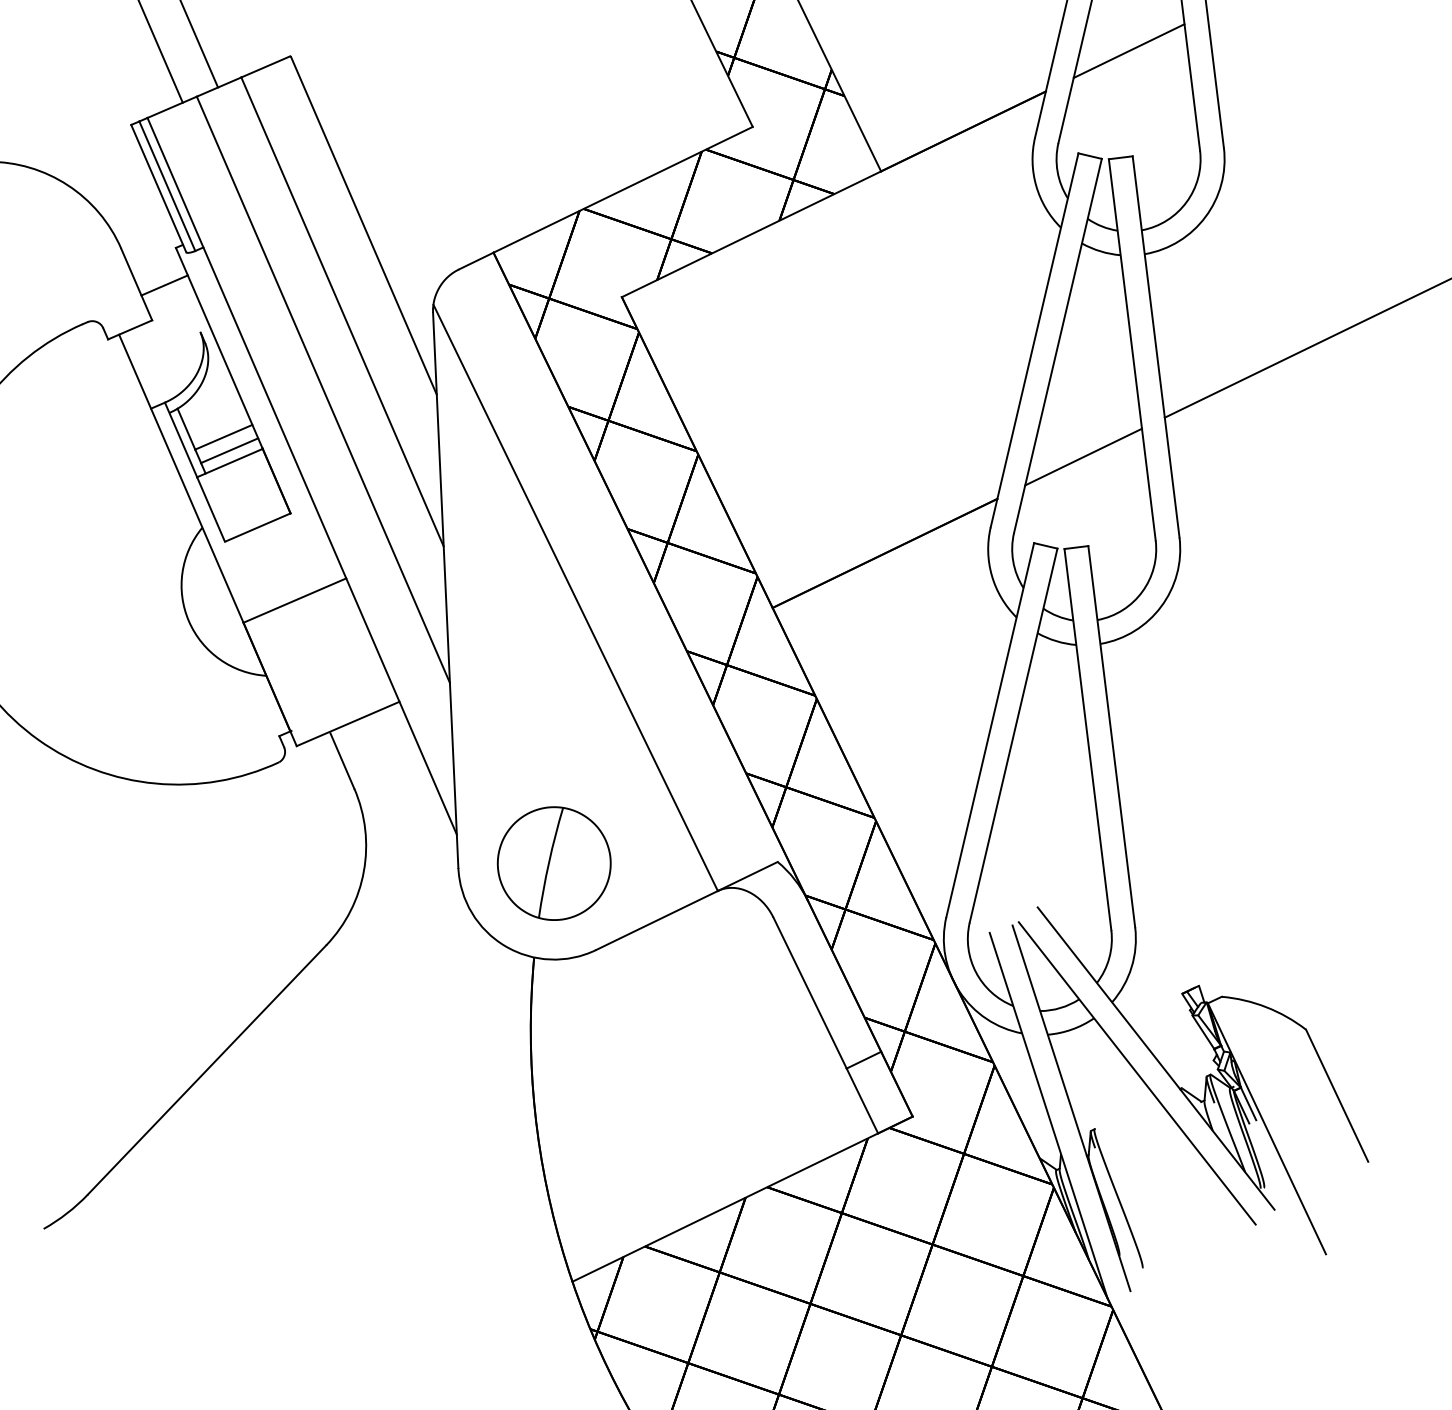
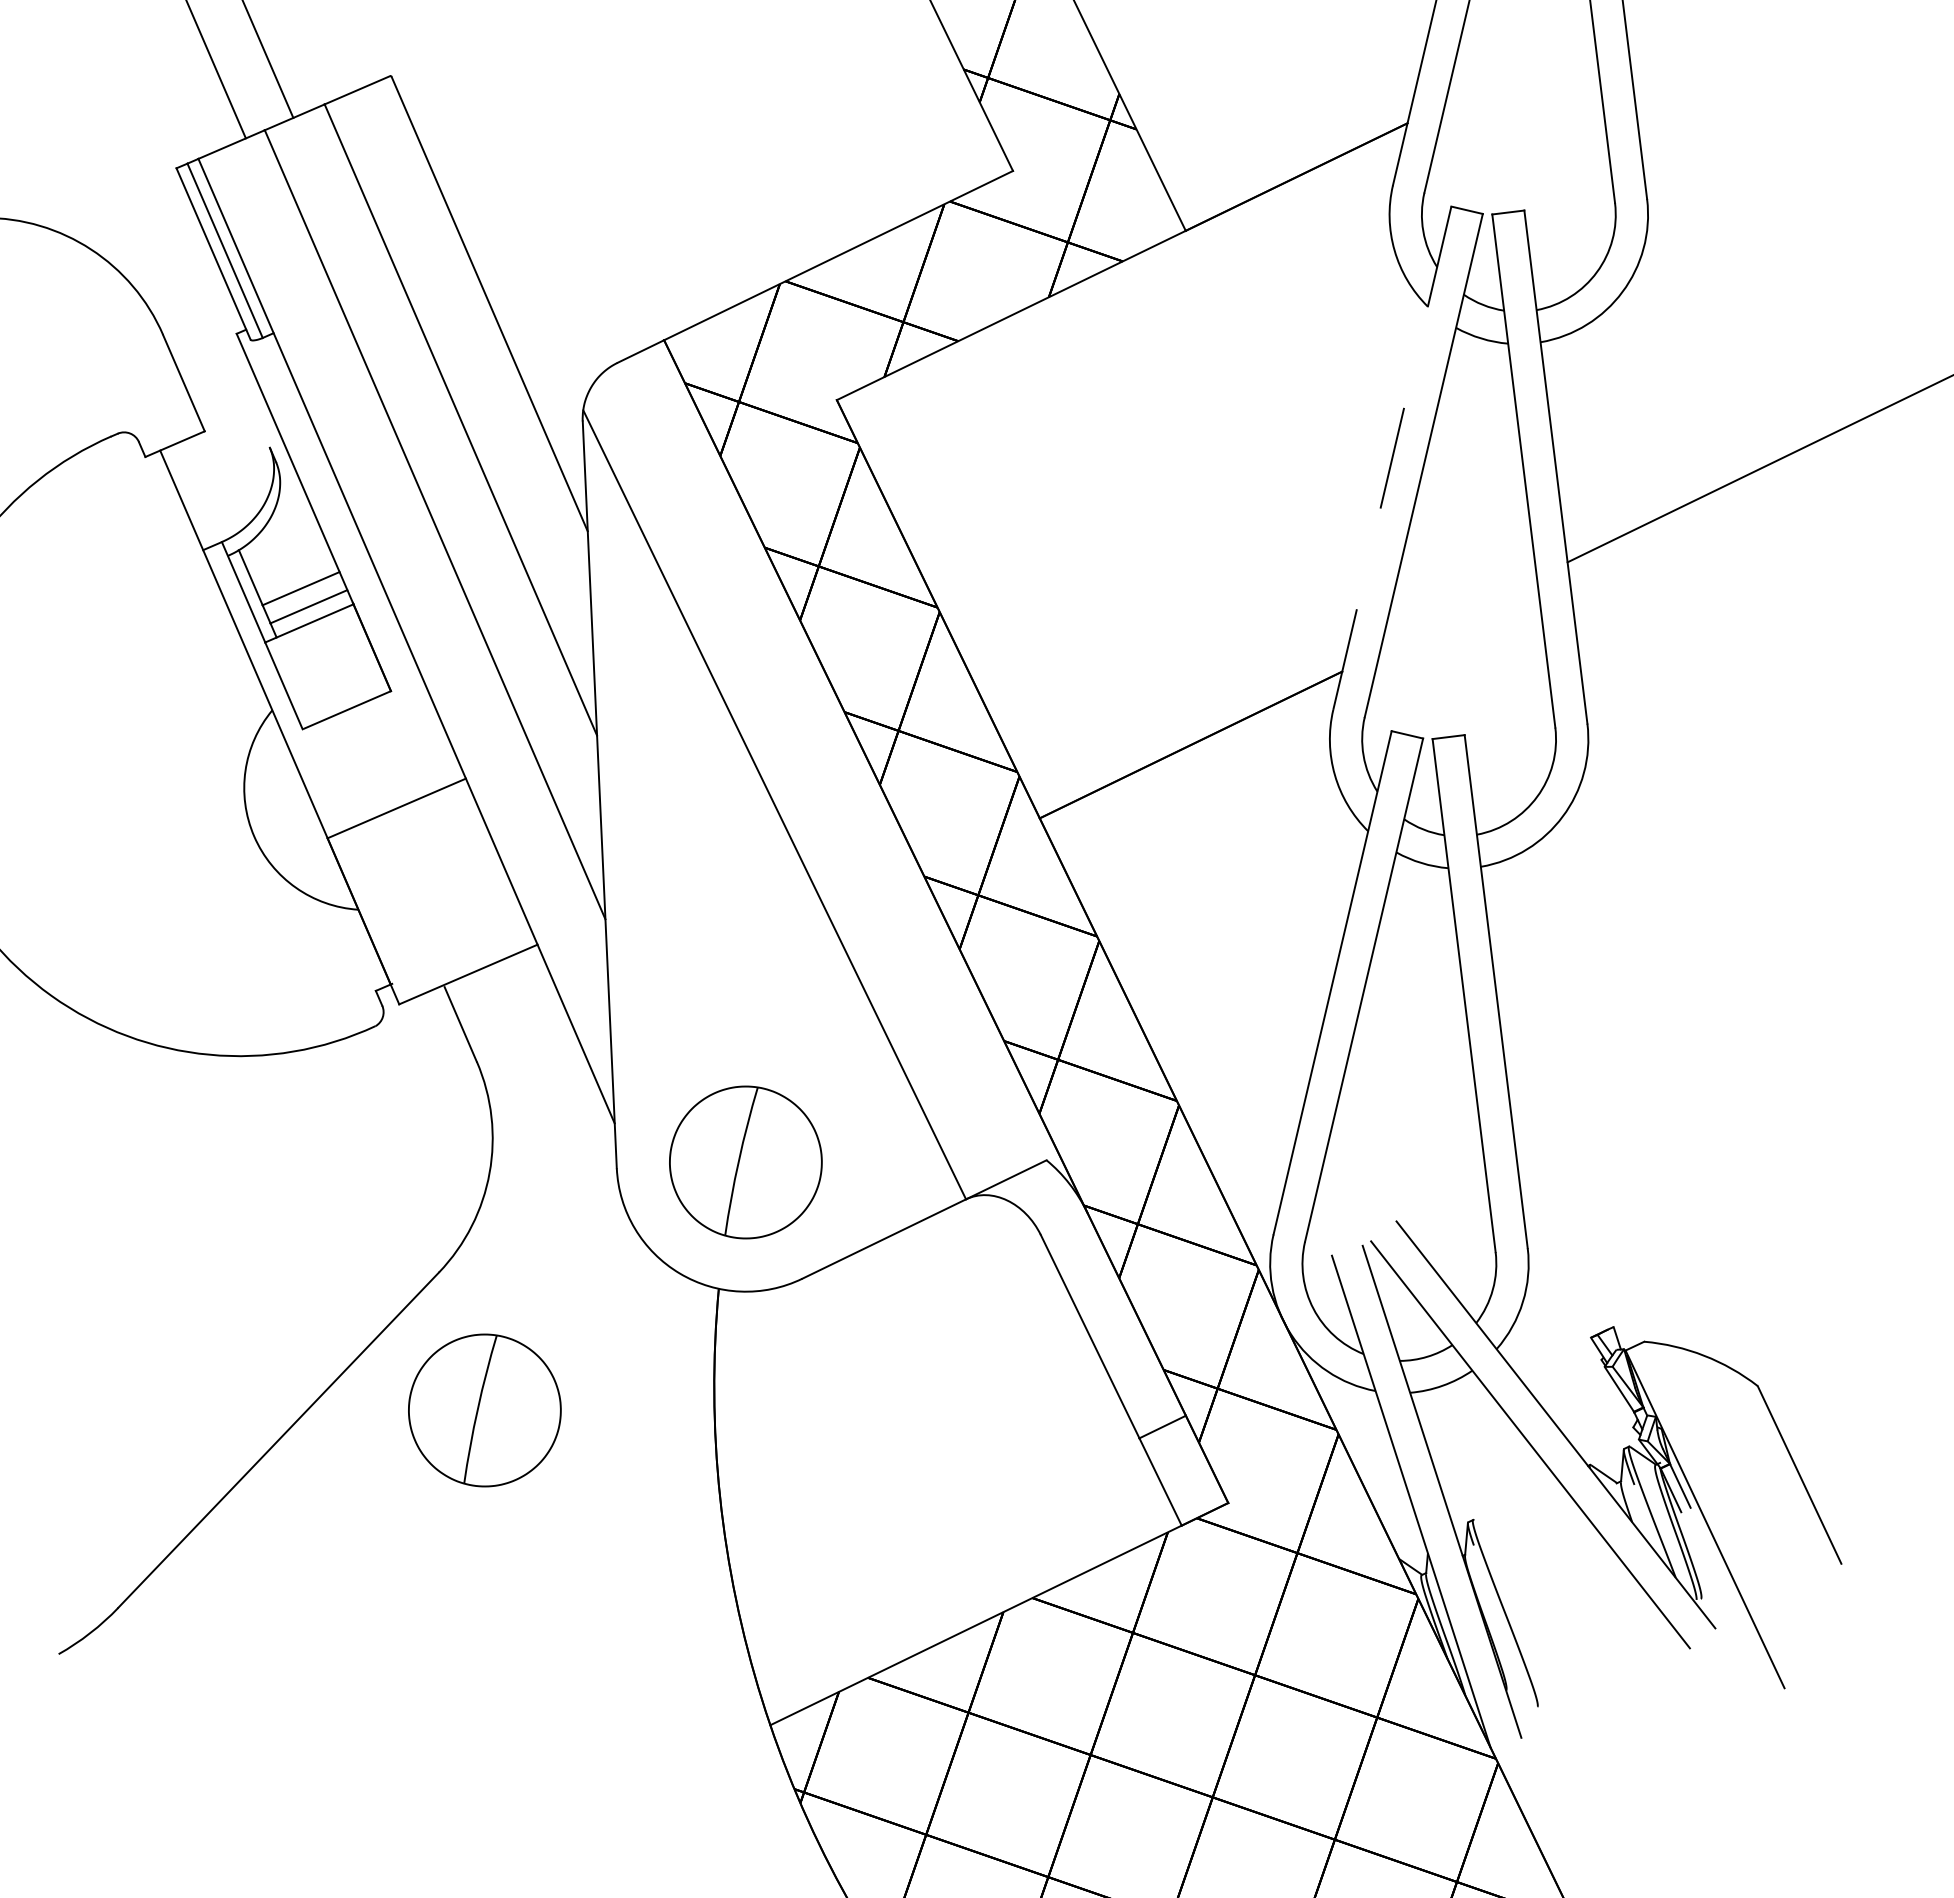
line: (1129, 50) -> (1519, 68), removed
line: (164, 284) -> (221, 383), removed
line: (1034, 340) -> (1392, 458), solid -> dashed
line: (1083, 457) -> (1457, 615), removed
part: (360, 1047) -> (484, 1410), added

